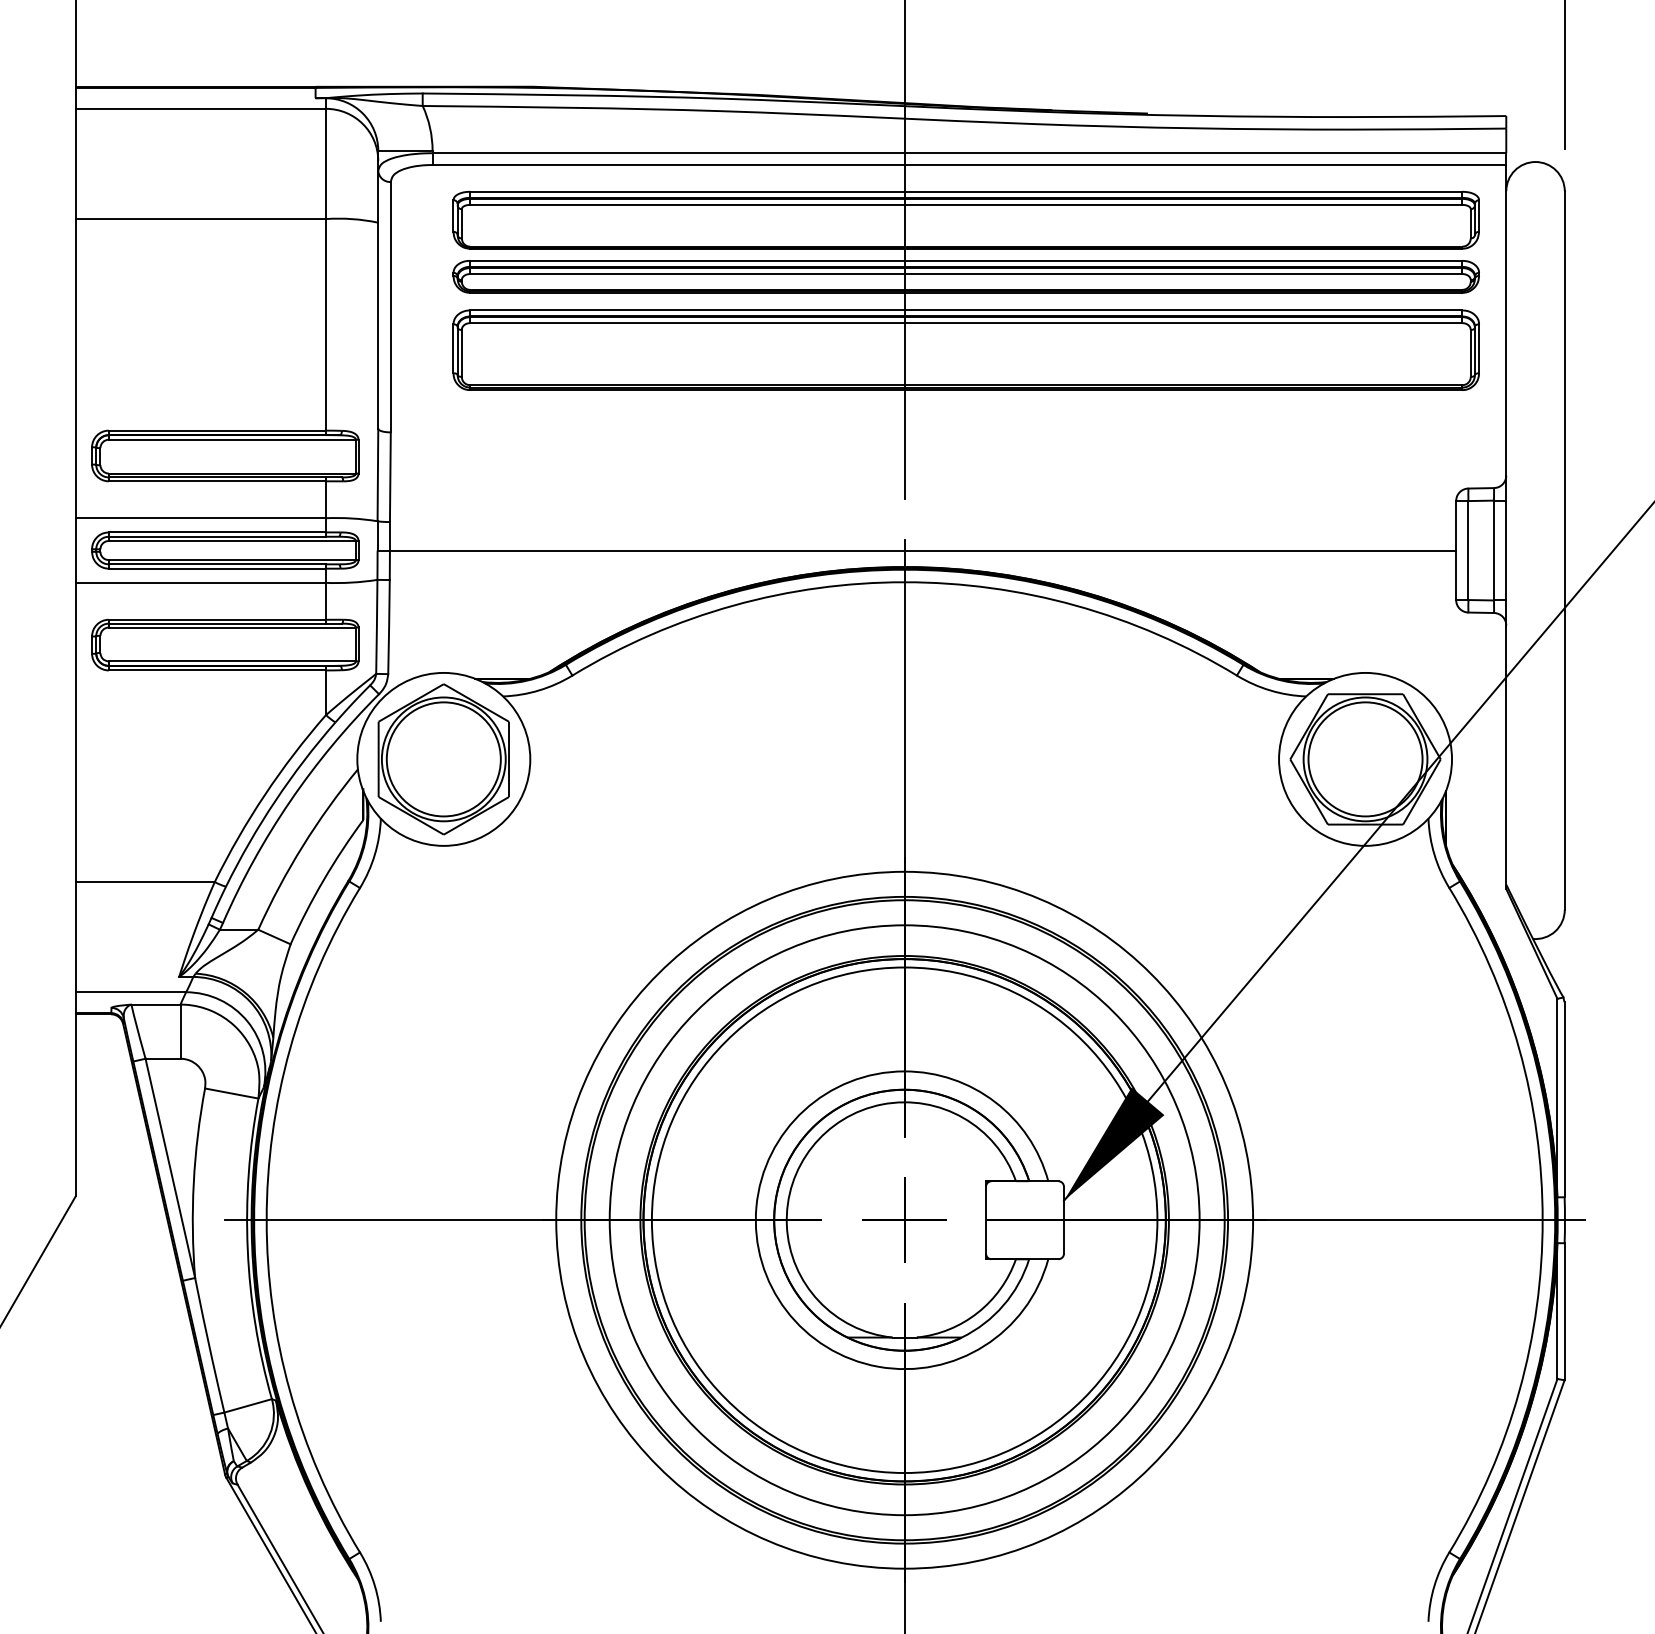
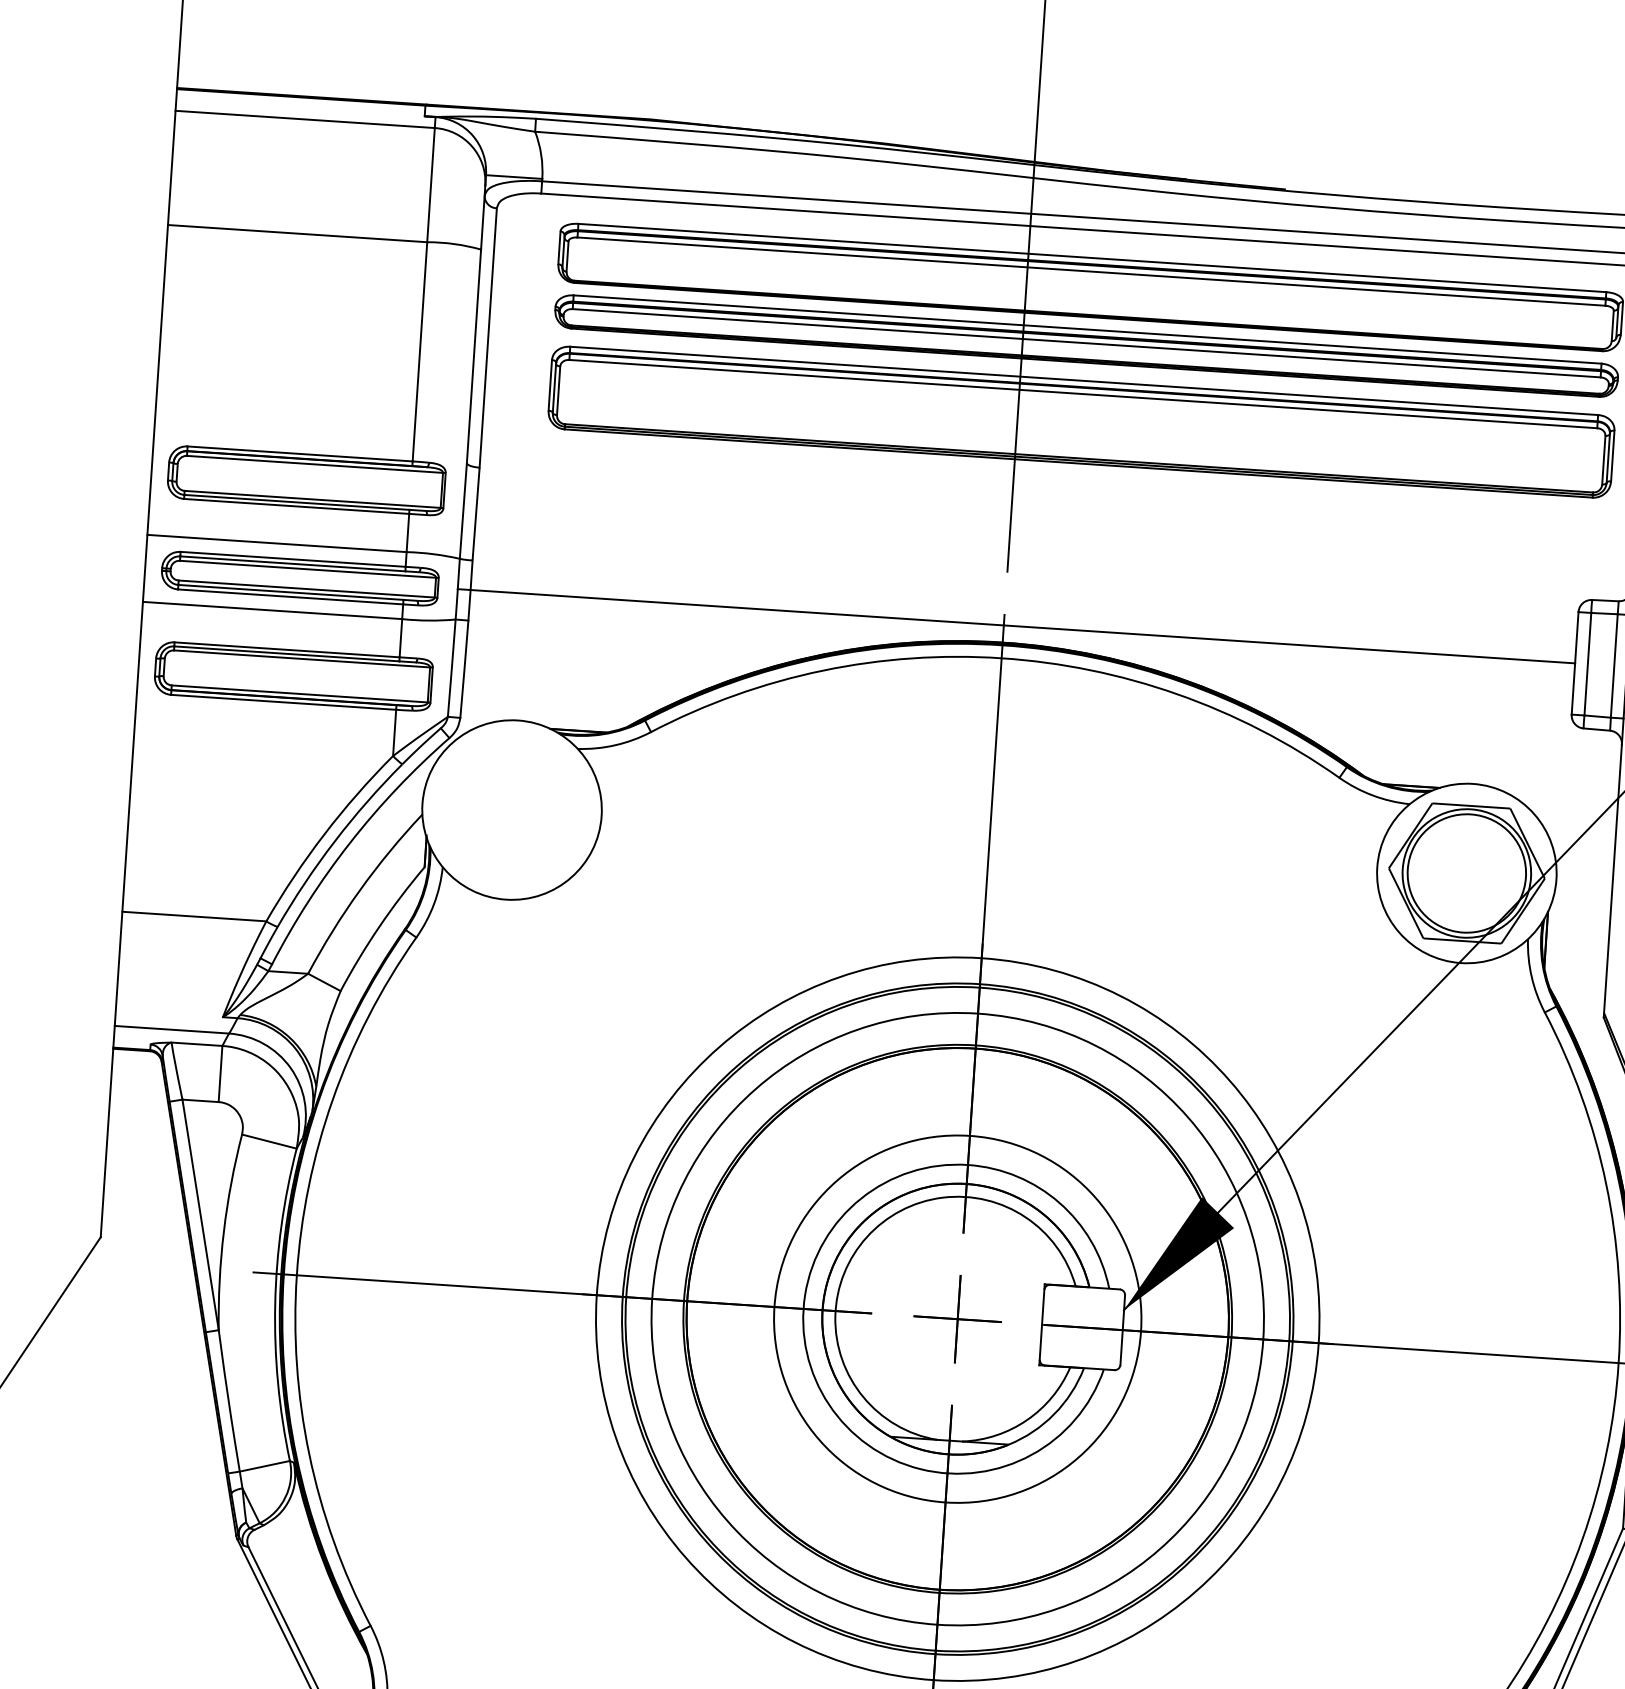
part: (443, 759) -> (511, 810), removed
circle: (904, 1220) -> (957, 1319), size x0.7

